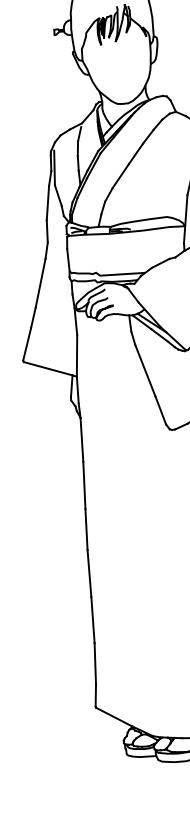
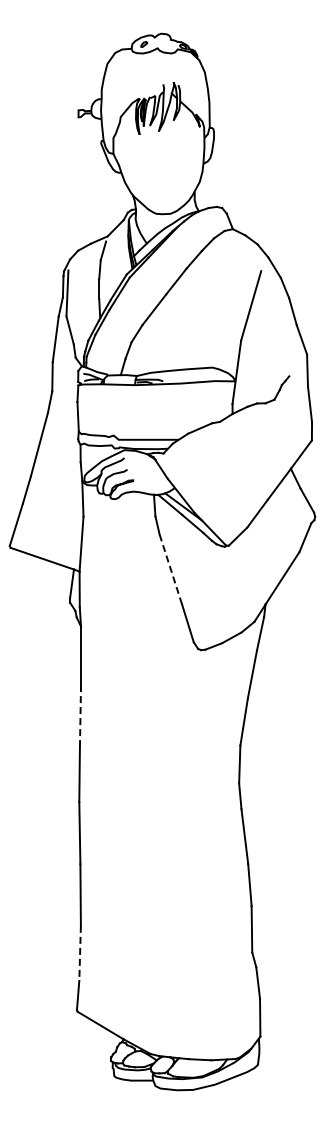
line: (145, 370) -> (170, 569), solid -> dashed
line: (84, 485) -> (80, 716), solid -> dashed
line: (95, 663) -> (80, 953), solid -> dashed

